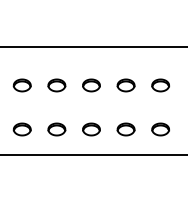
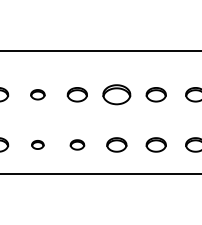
part: (21, 85) -> (37, 94), size x0.7
part: (91, 85) -> (116, 94), size x1.4
part: (21, 129) -> (37, 144), size x0.6
part: (56, 129) -> (76, 144), size x0.7

